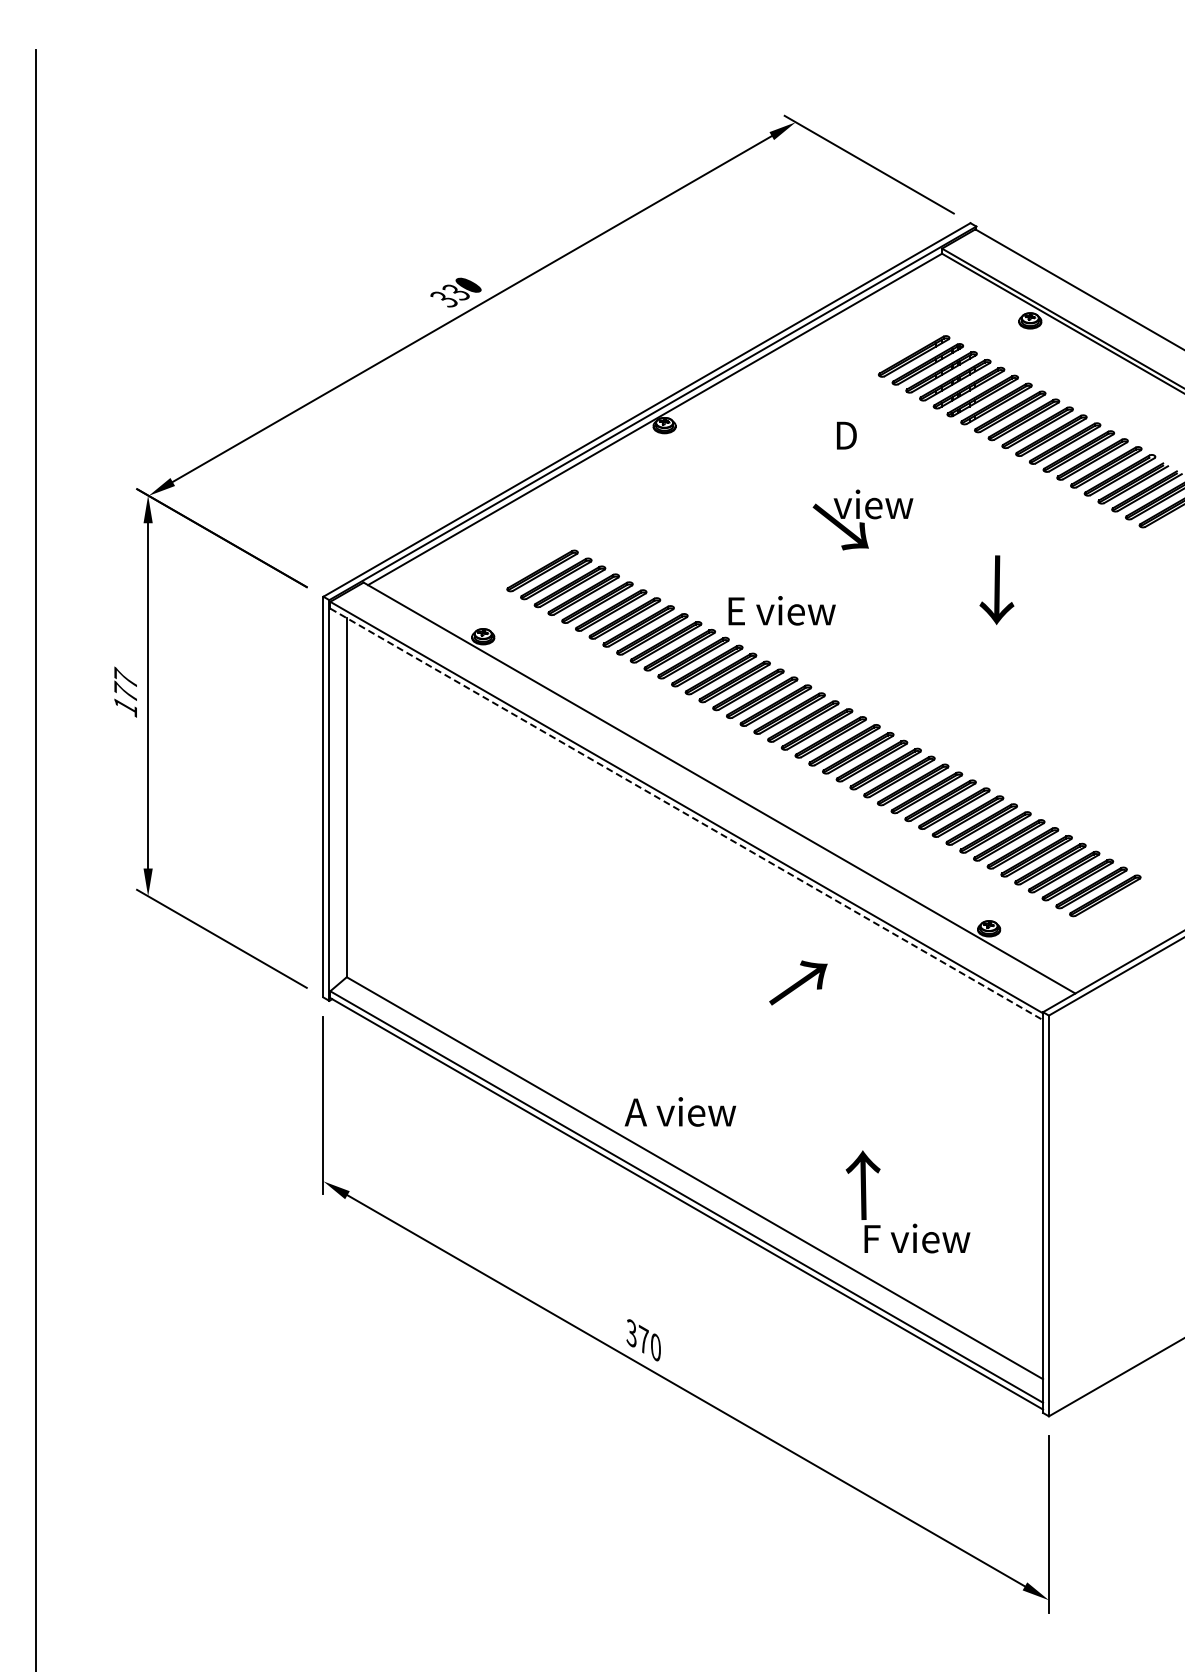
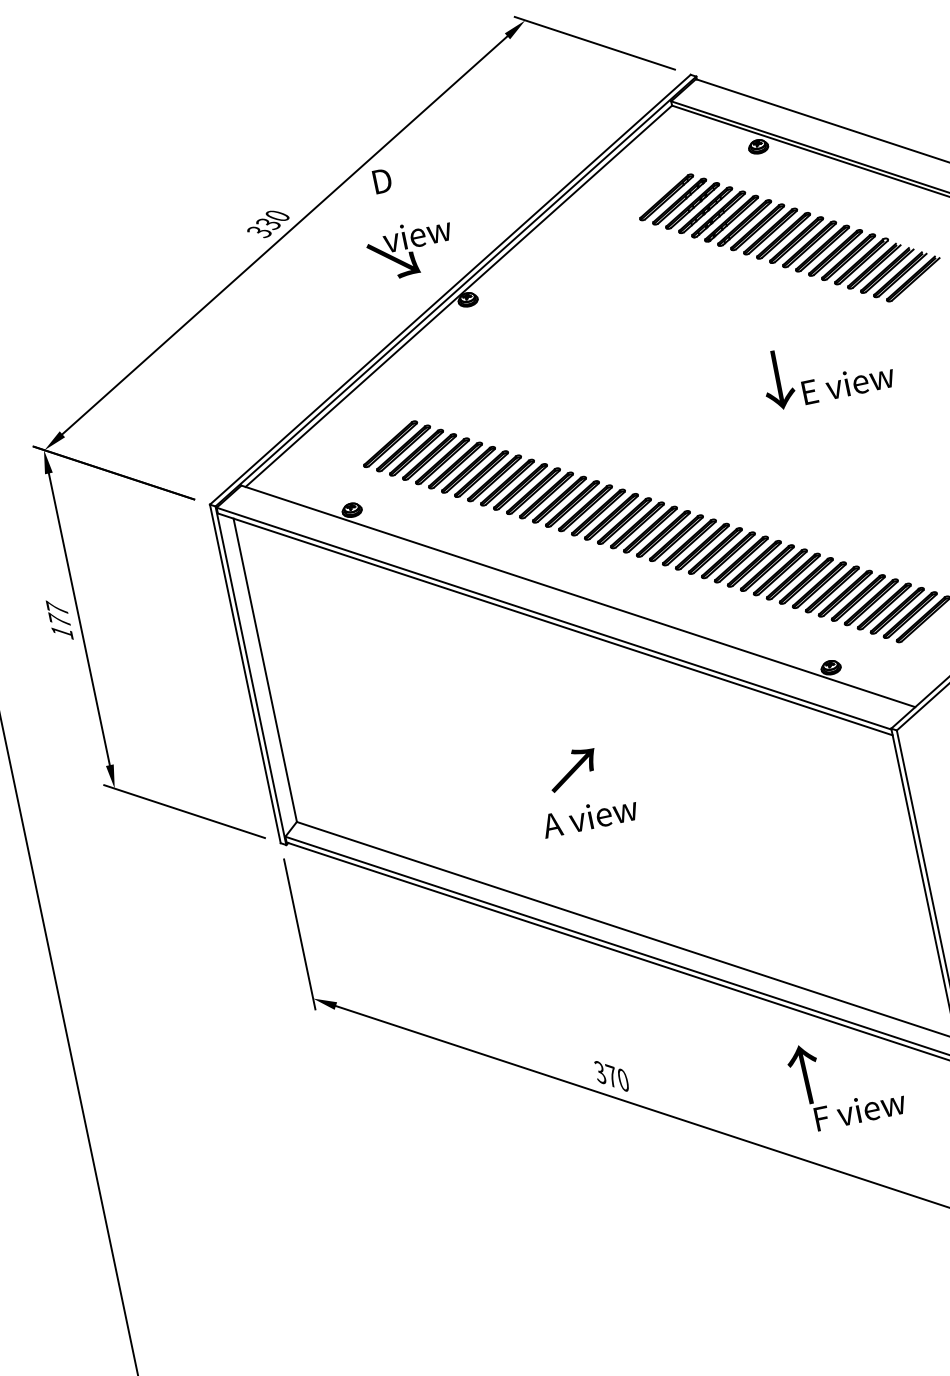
text: (862, 485) -> (404, 220), moved
text: (781, 610) -> (847, 383), moved
line: (686, 814) -> (555, 624), dashed -> solid
text: (798, 982) -> (572, 768), moved
text: (680, 1111) -> (589, 816), moved
text: (907, 1201) -> (845, 1080), moved

